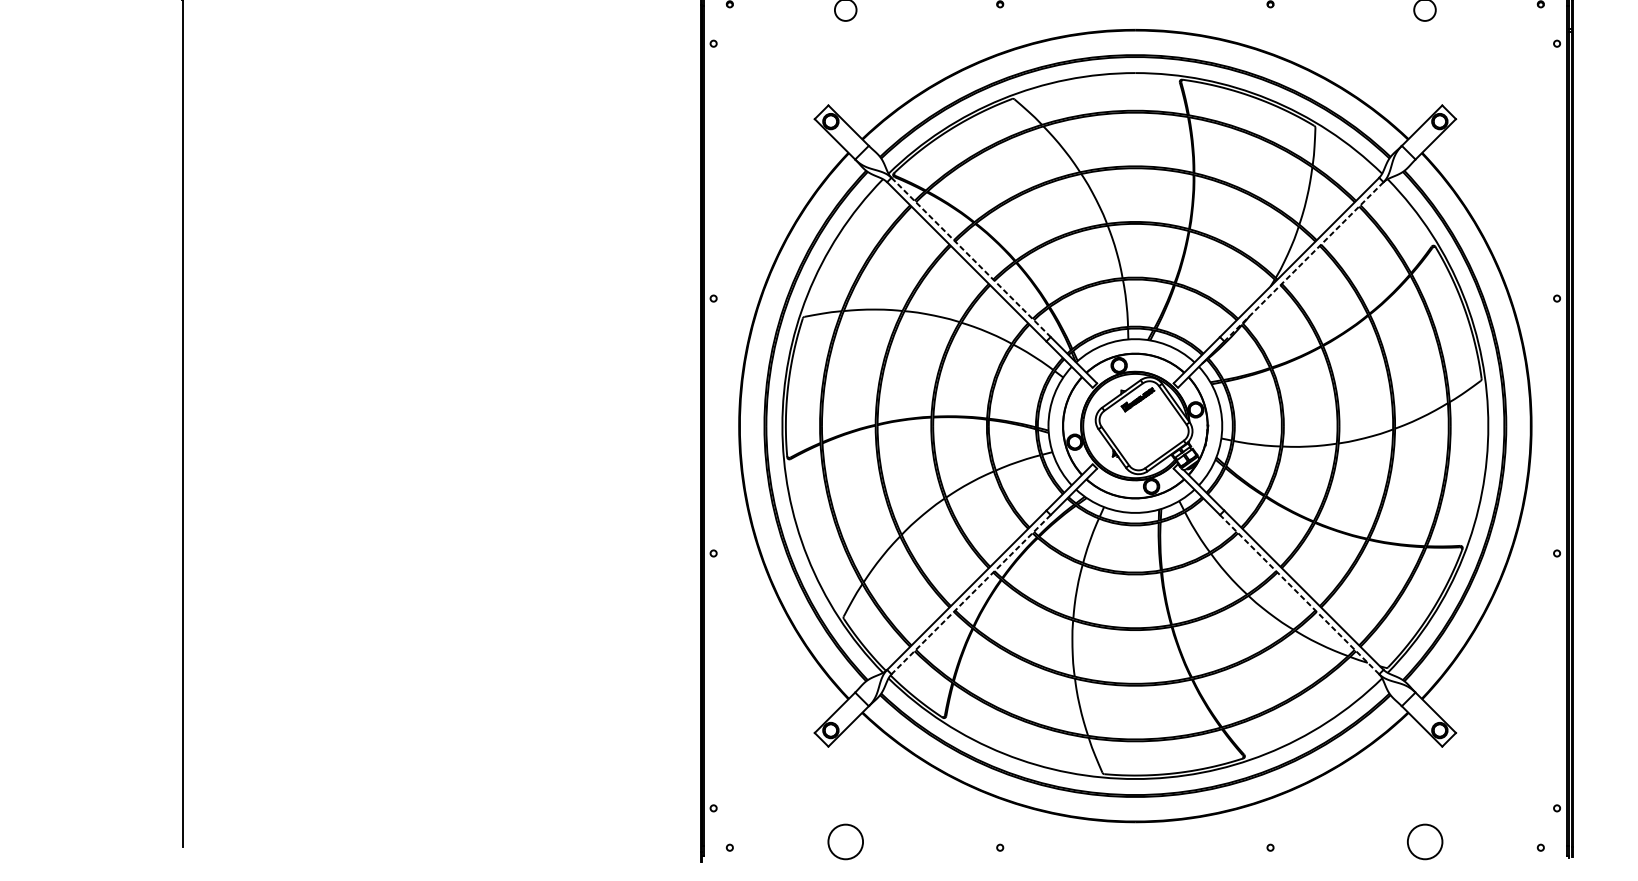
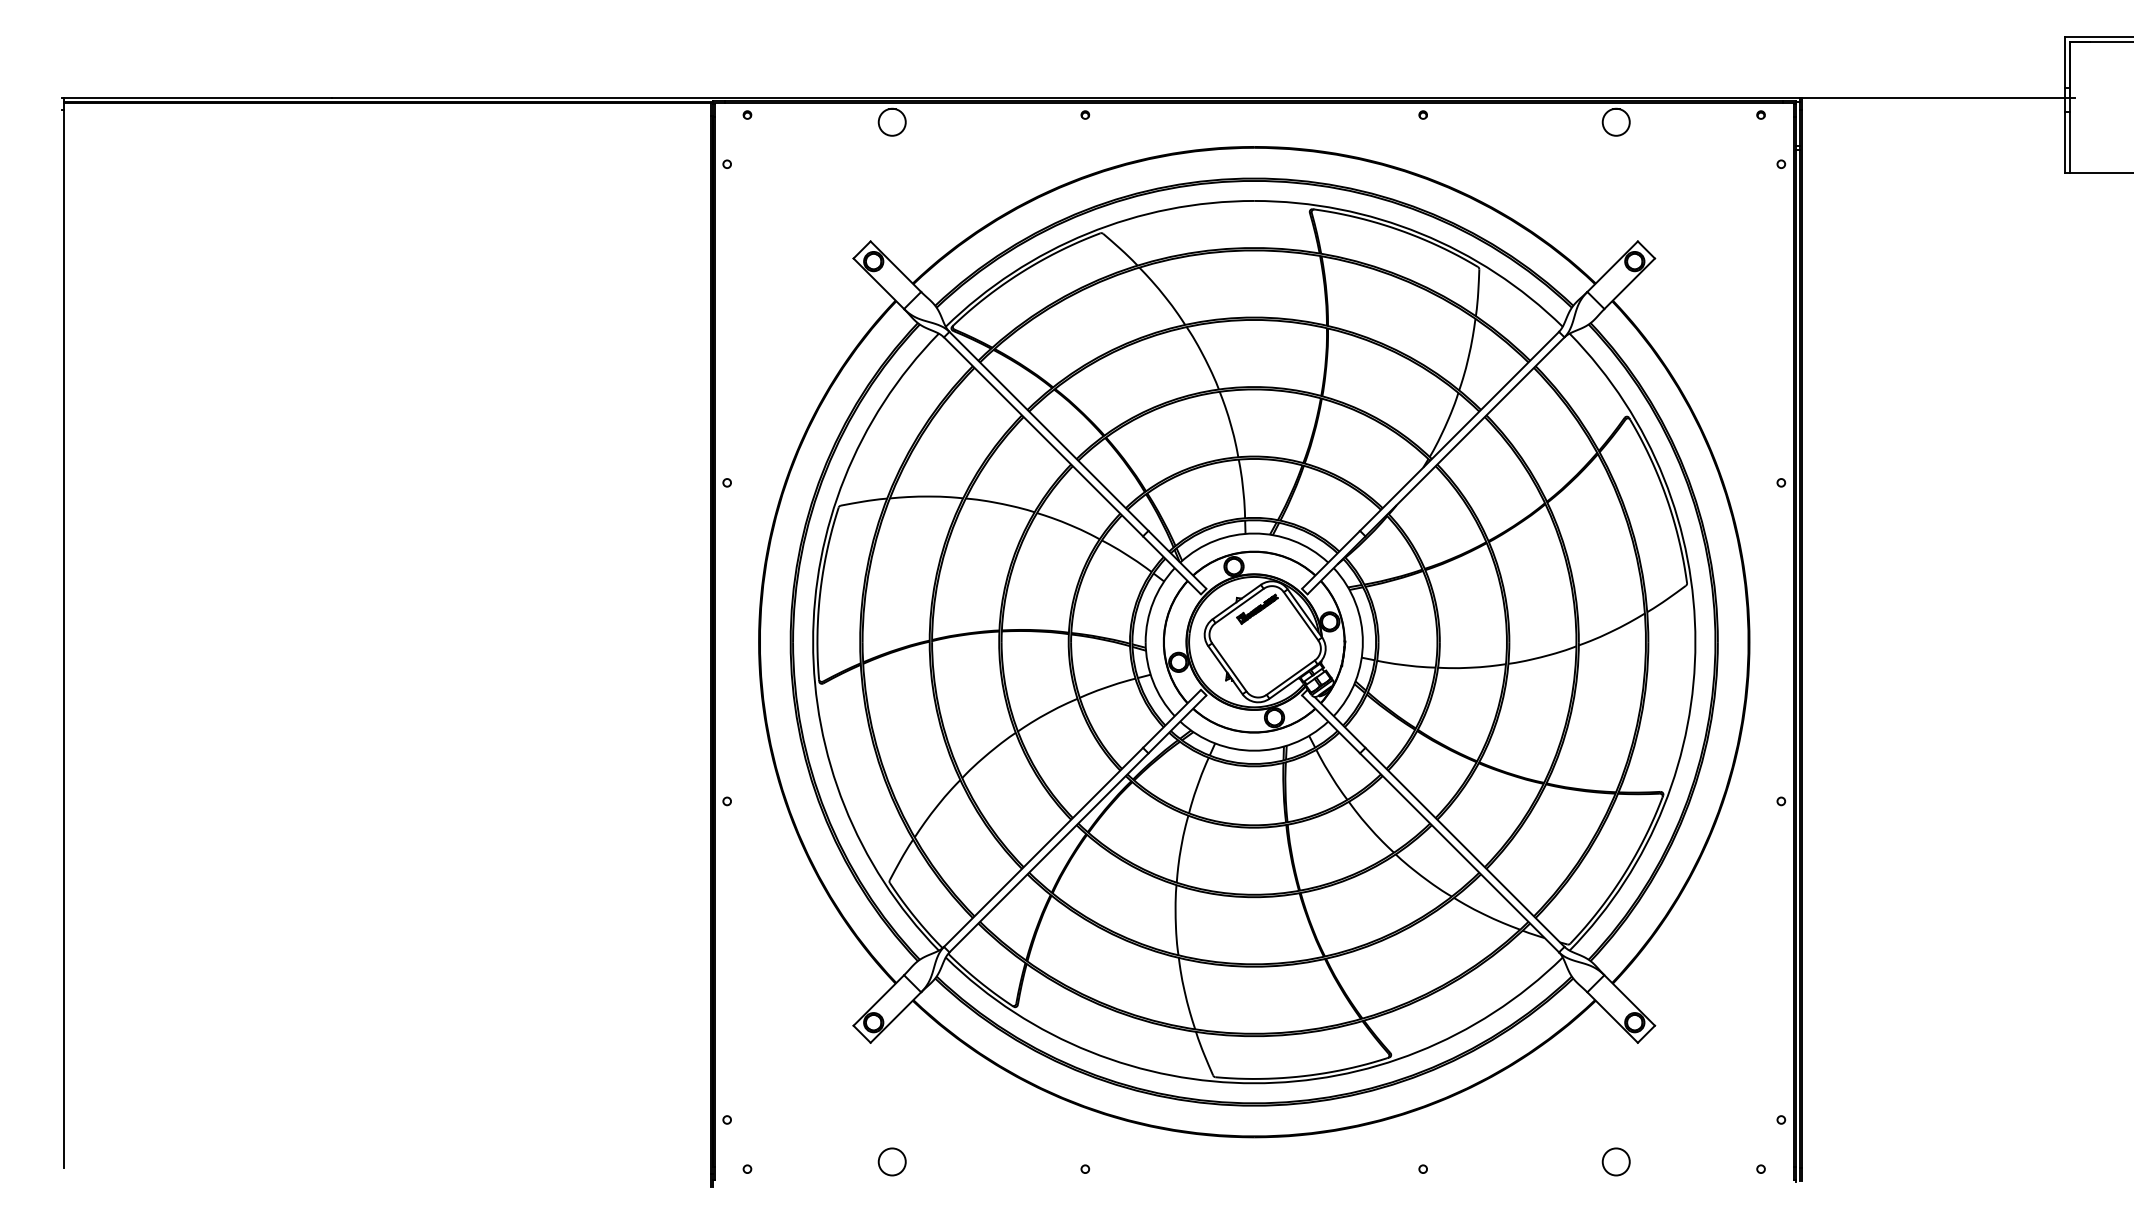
line: (970, 257) -> (1048, 431), dashed -> solid
line: (1304, 261) -> (1465, 436), dashed -> solid
line: (970, 594) -> (1048, 852), dashed -> solid
line: (1299, 594) -> (1459, 852), dashed -> solid
circle: (845, 841) -> (891, 1161), size x0.62
circle: (1424, 841) -> (1615, 1161), size x0.62

